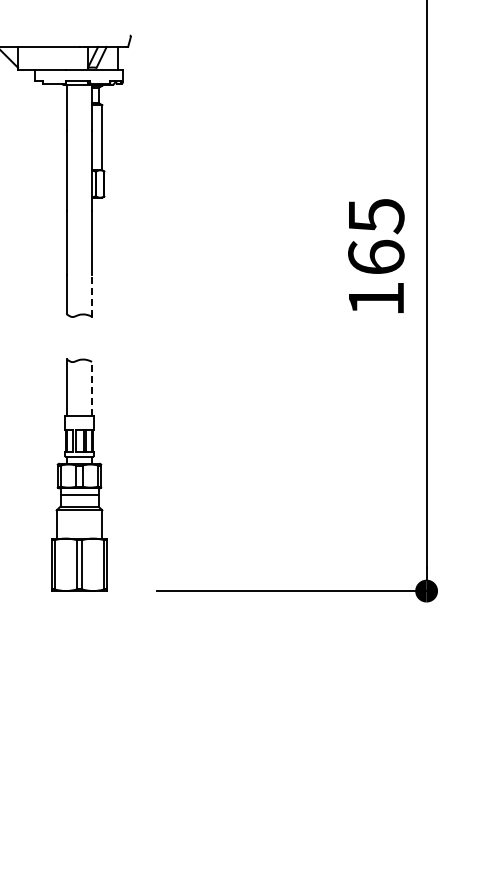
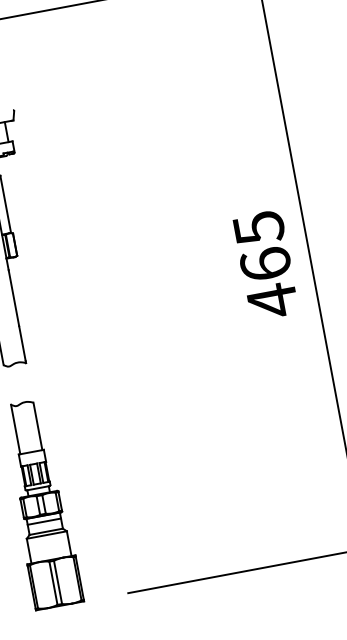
line: (92, 295) -> (22, 344), dashed -> solid
text: (376, 299) -> (272, 301), 165 -> 465
line: (92, 388) -> (38, 426), dashed -> solid

